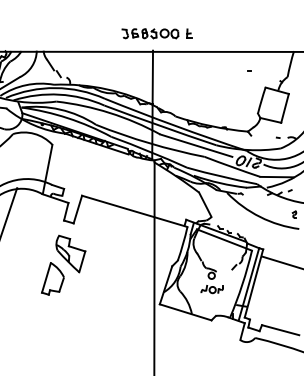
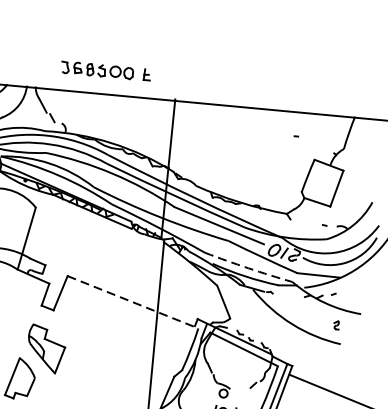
part: (156, 33) -> (105, 70), moved
arc: (221, 176) -> (247, 268), solid -> dashed
line: (134, 211) -> (132, 302), solid -> dashed

